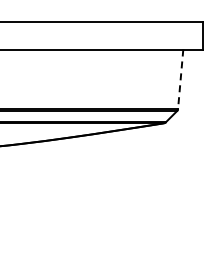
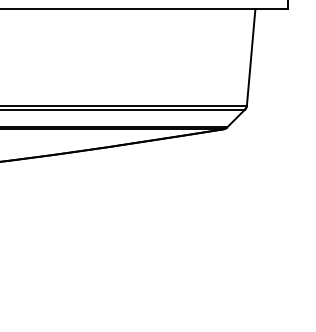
line: (180, 79) -> (250, 57), dashed -> solid

